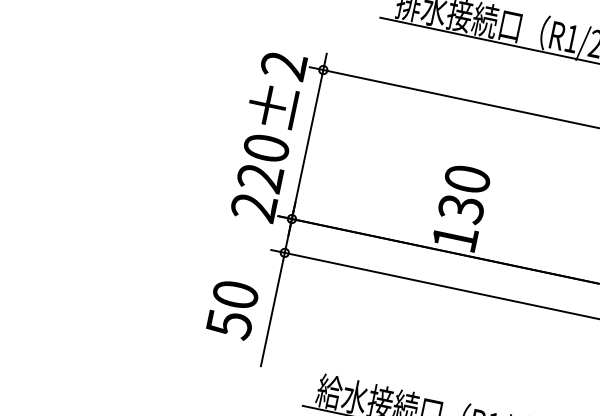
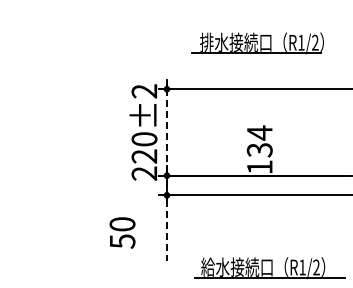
line: (306, 144) -> (166, 132), solid -> dashed
text: (467, 178) -> (259, 132), 130 -> 134
text: (232, 308) -> (122, 232), moved
line: (271, 313) -> (166, 230), solid -> dashed

